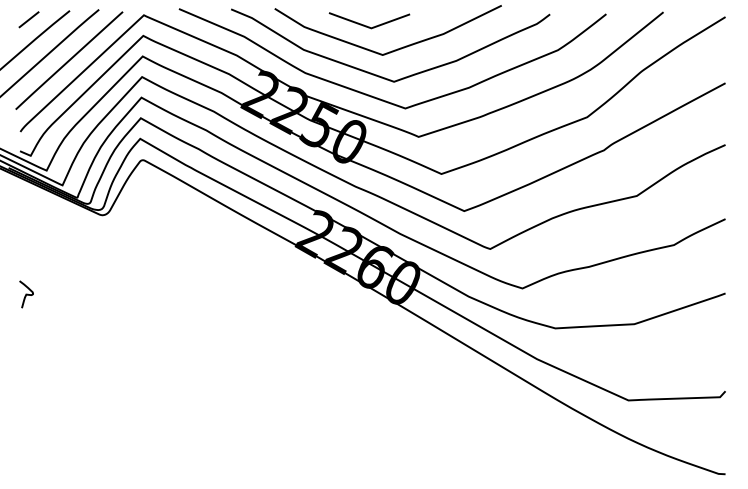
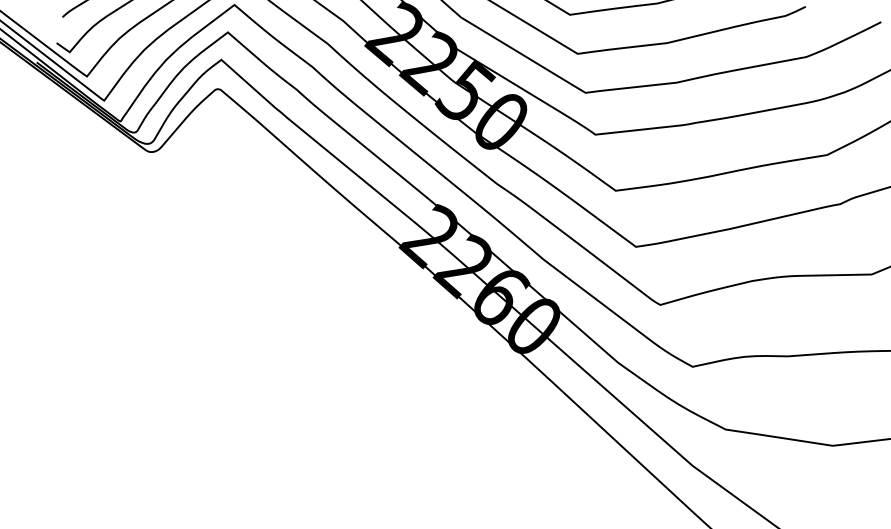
curve: (26, 294) -> (25, 237), removed

